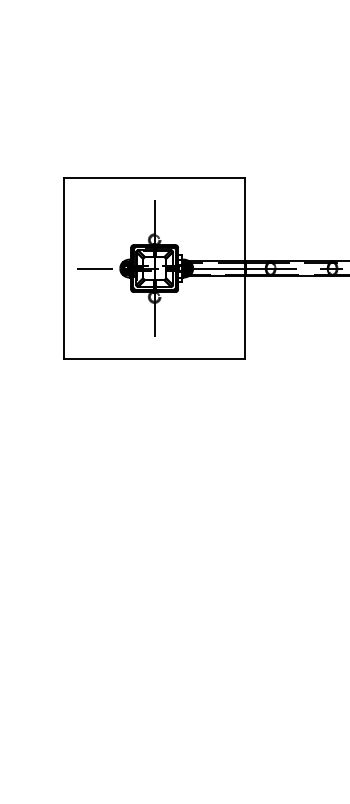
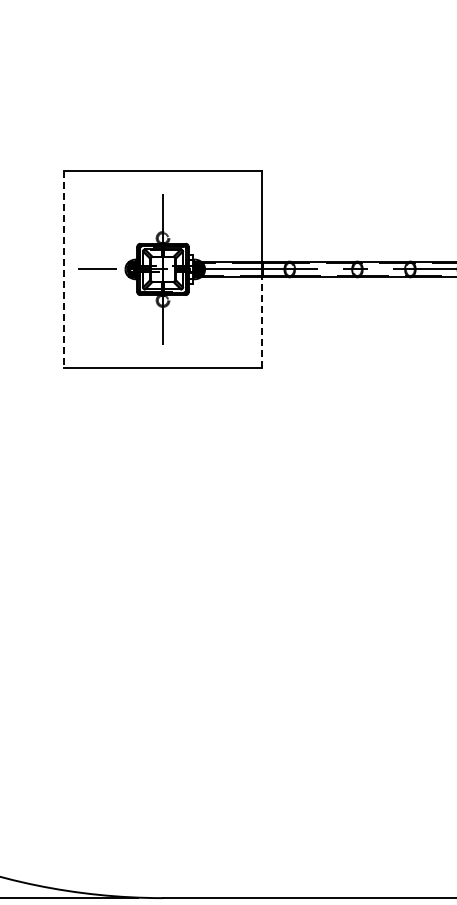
line: (64, 268) -> (64, 269), solid -> dashed
line: (244, 317) -> (261, 322), solid -> dashed

